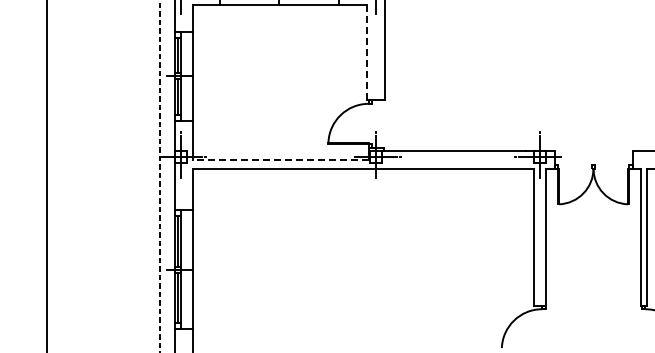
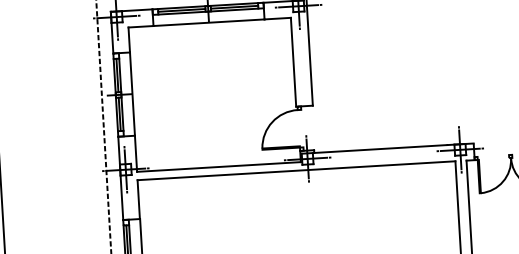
line: (367, 52) -> (293, 62), dashed -> solid
line: (280, 159) -> (218, 166), dashed -> solid

